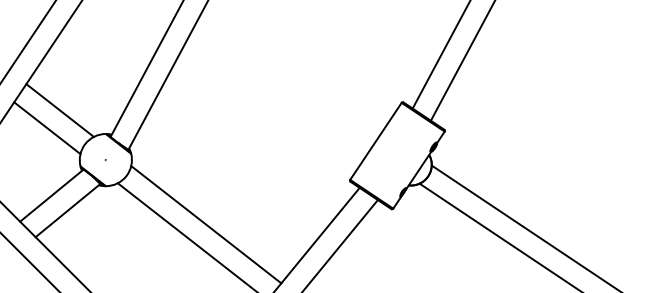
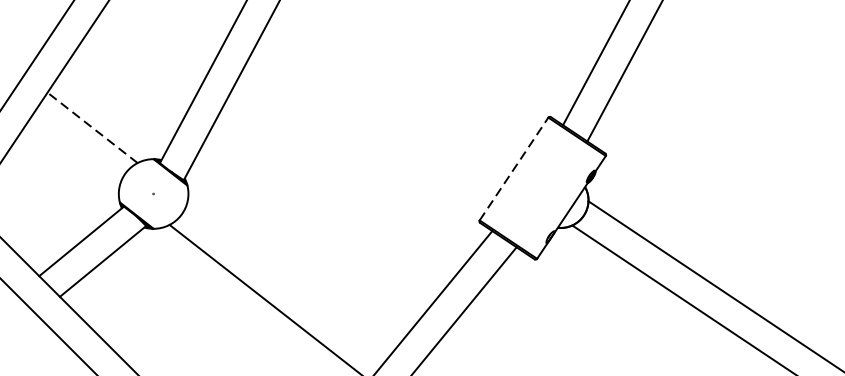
line: (60, 110) -> (93, 127), solid -> dashed
line: (47, 128) -> (75, 151), removed
line: (376, 140) -> (514, 167), solid -> dashed
line: (206, 224) -> (287, 279), removed

